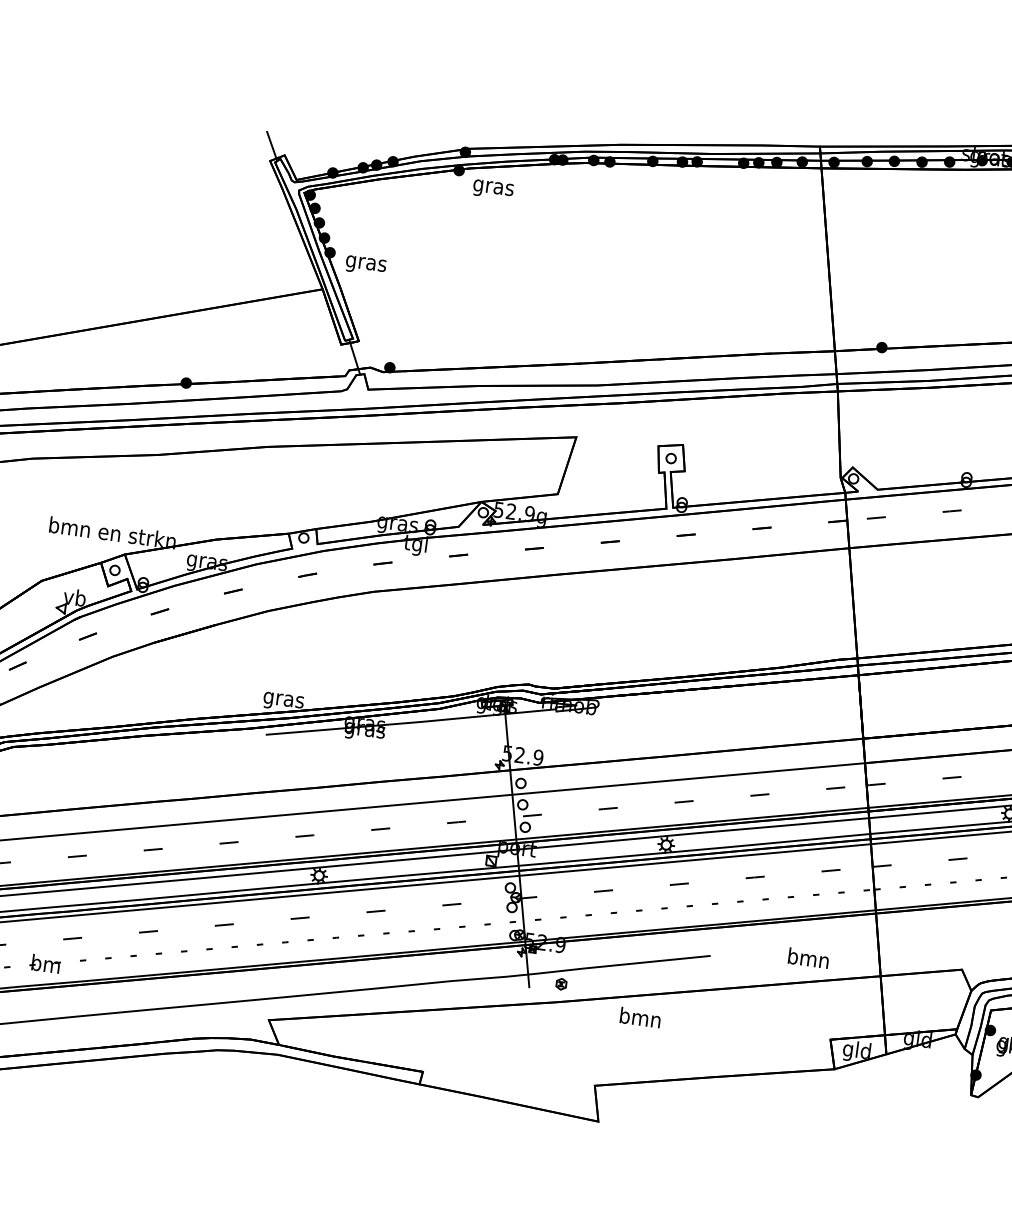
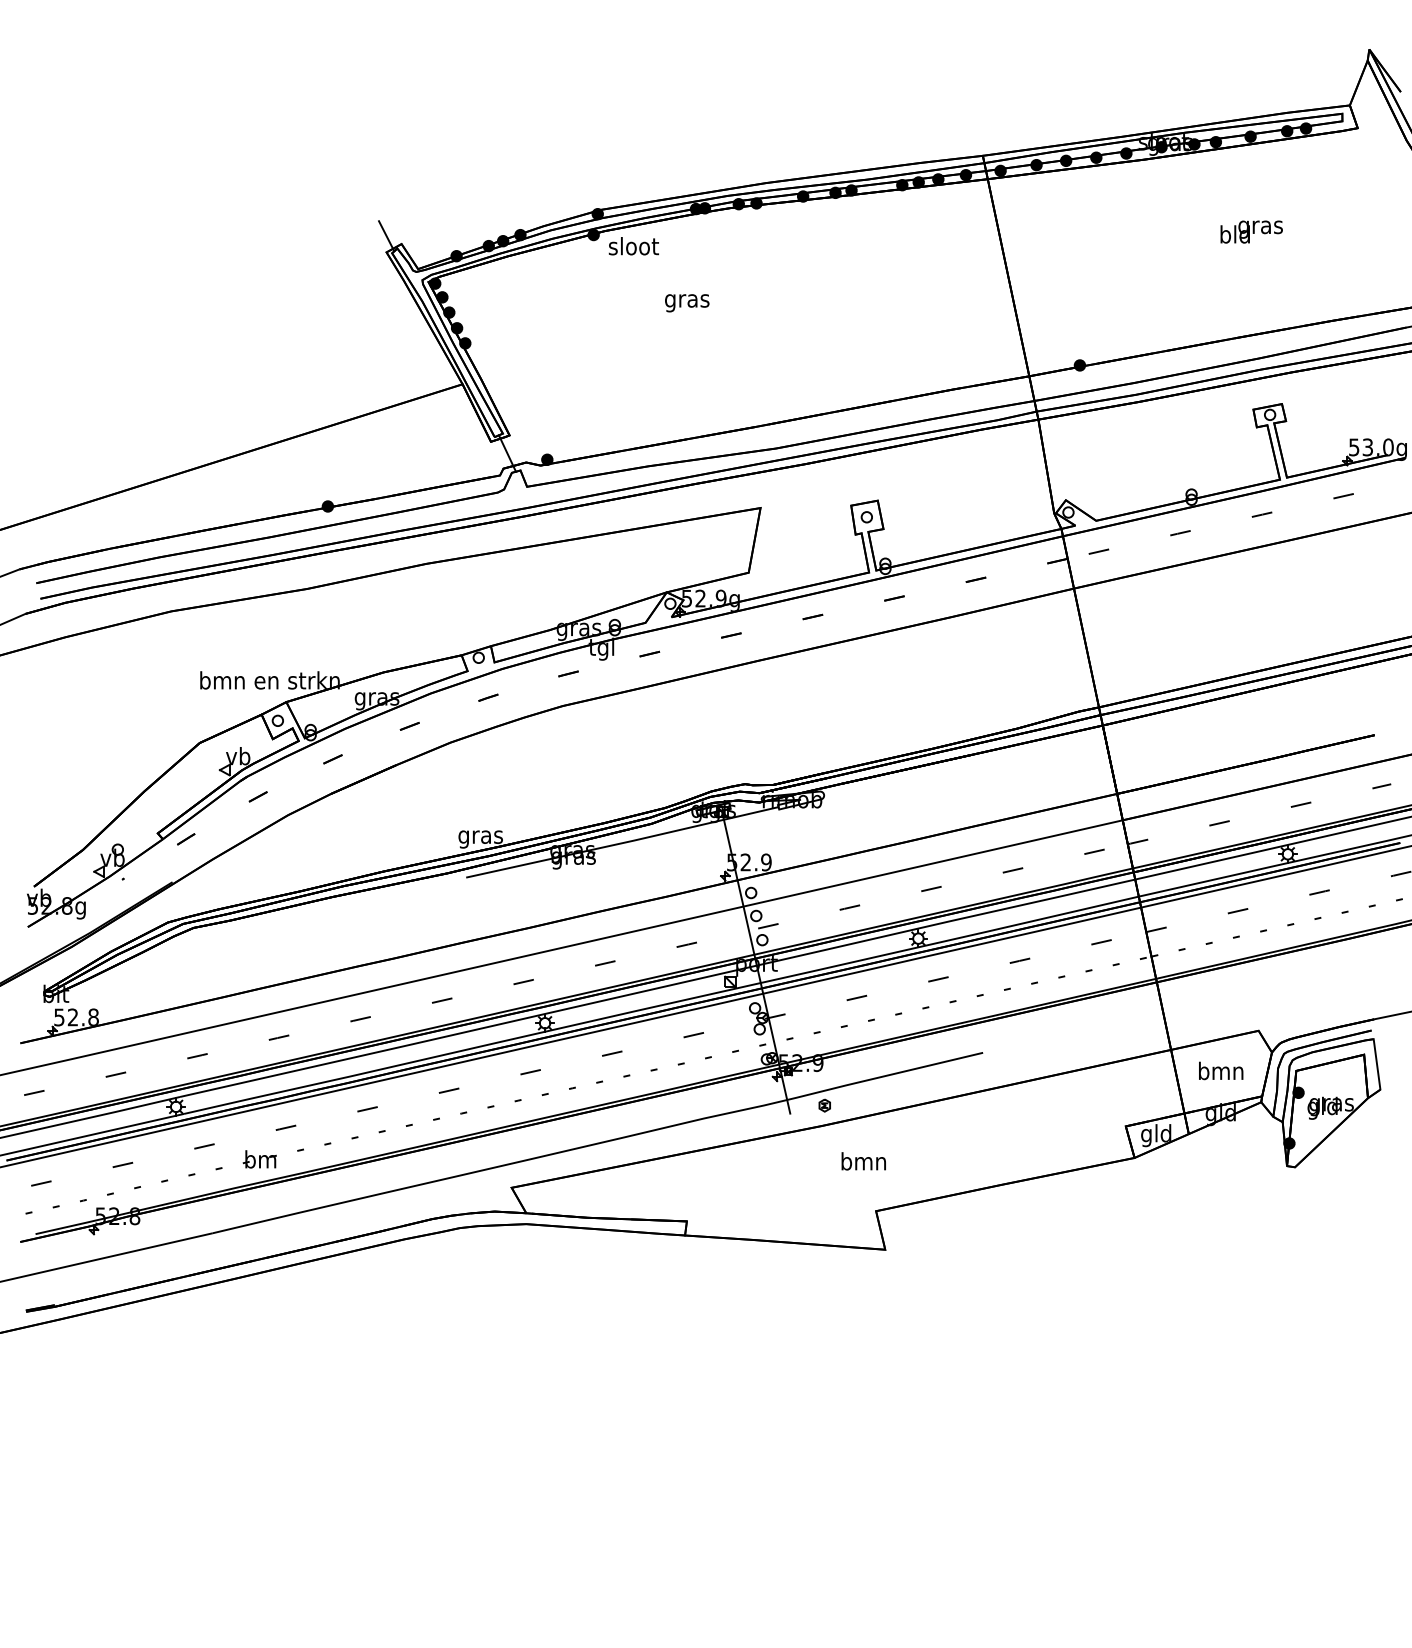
text: (493, 187) -> (633, 248), gras -> sloot
text: (366, 265) -> (687, 303), moved
text: (809, 957) -> (1221, 1070), moved
text: (640, 1017) -> (863, 1161), moved

